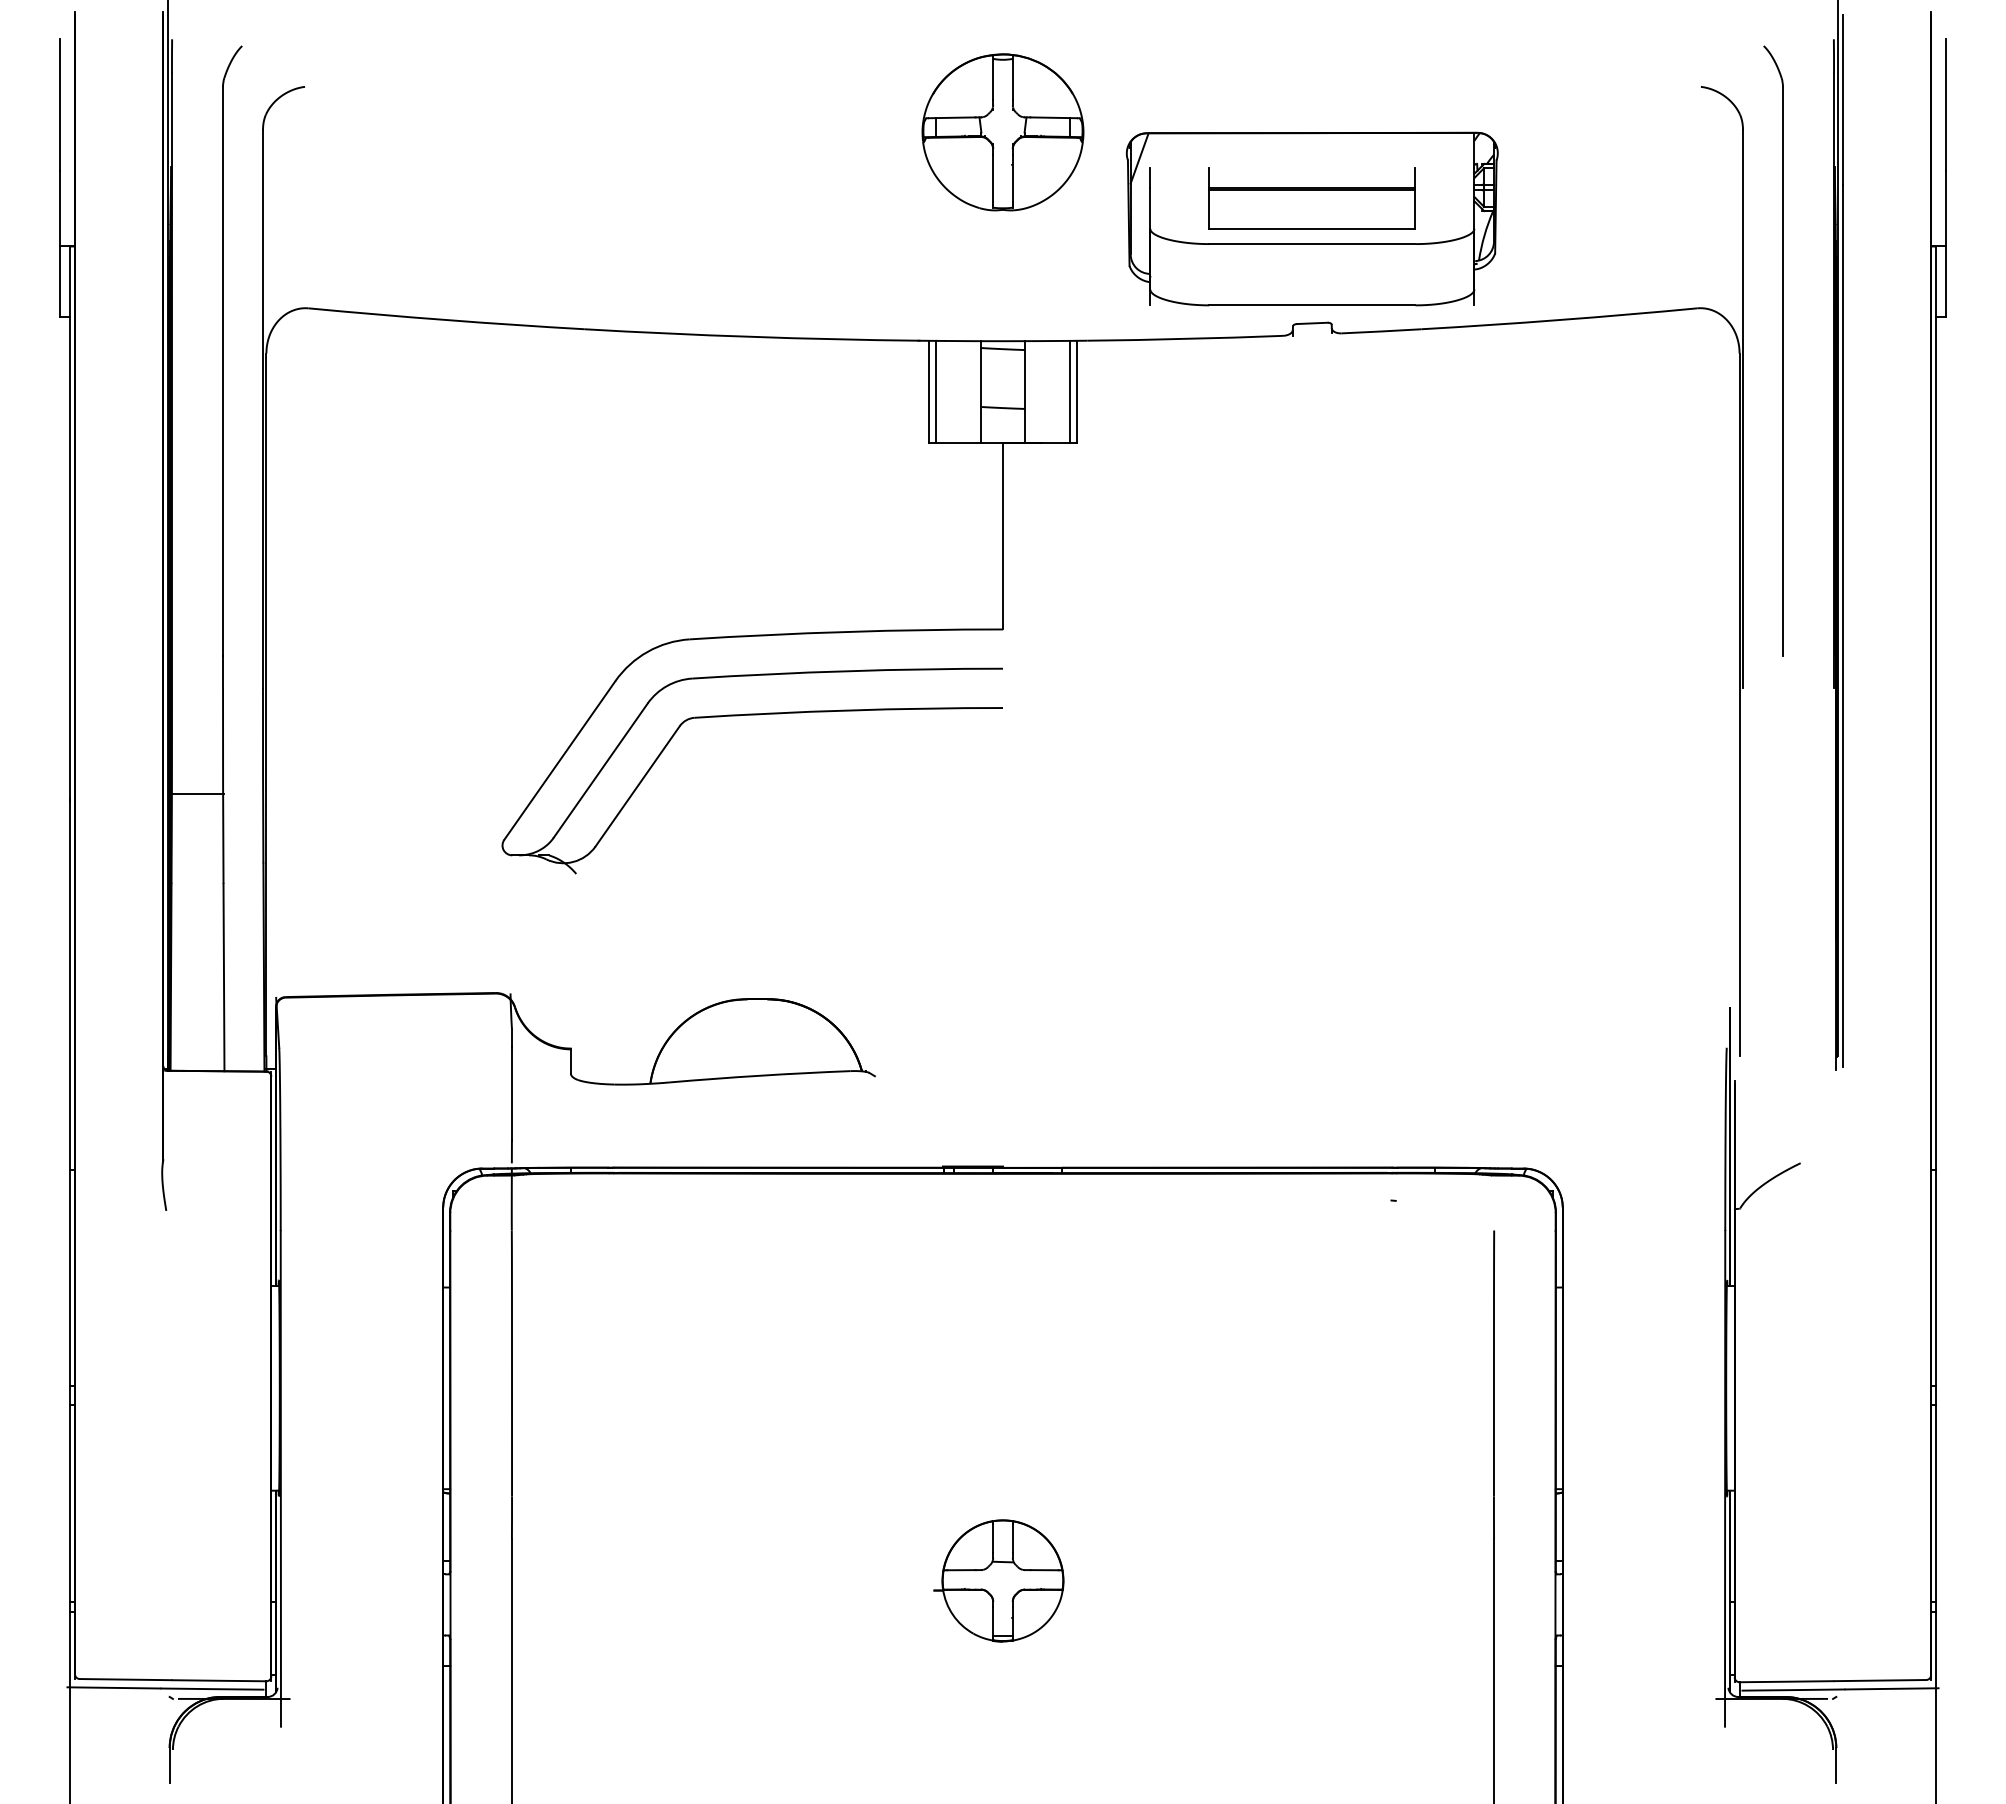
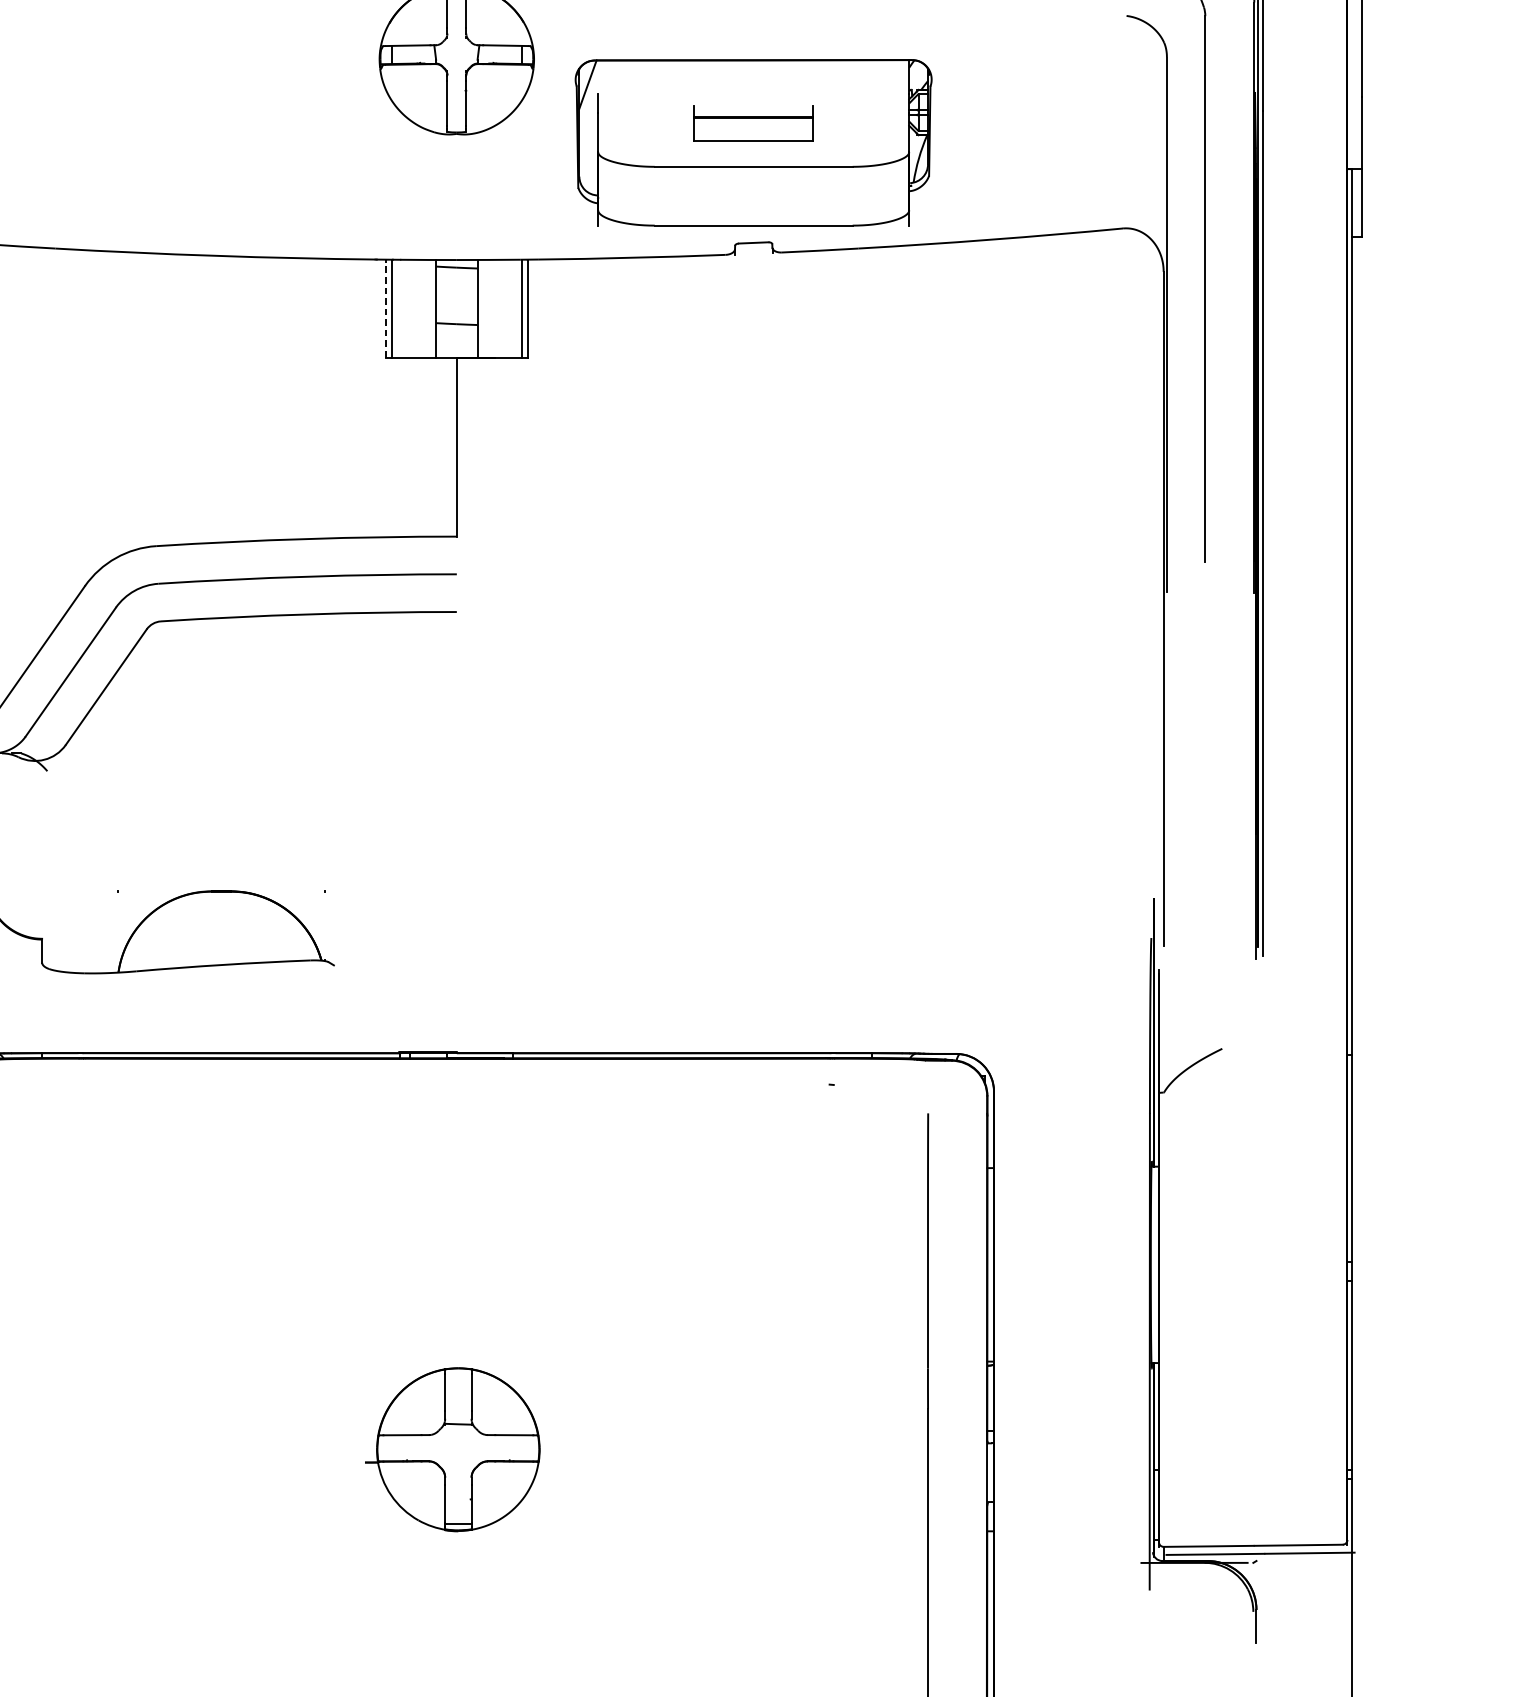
part: (1311, 198) -> (752, 123), size x0.6
line: (929, 392) -> (386, 309), solid -> dashed
part: (998, 1580) -> (452, 1449), size x1.4

